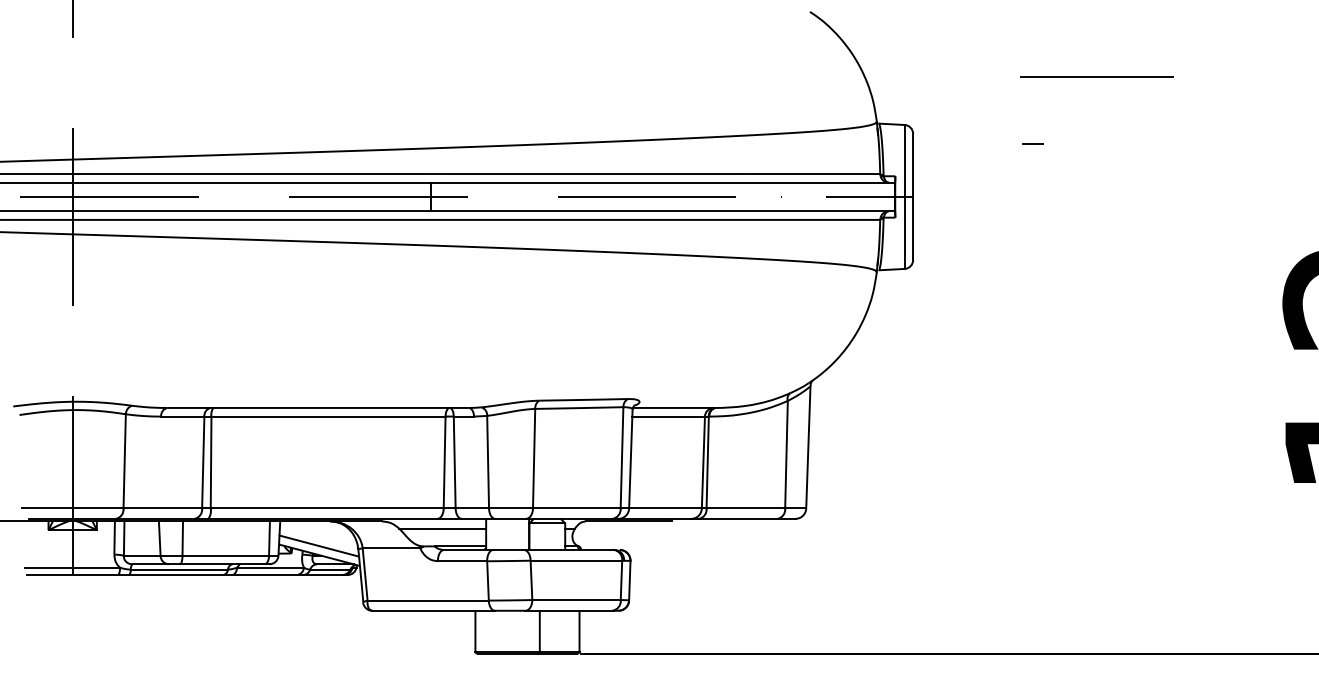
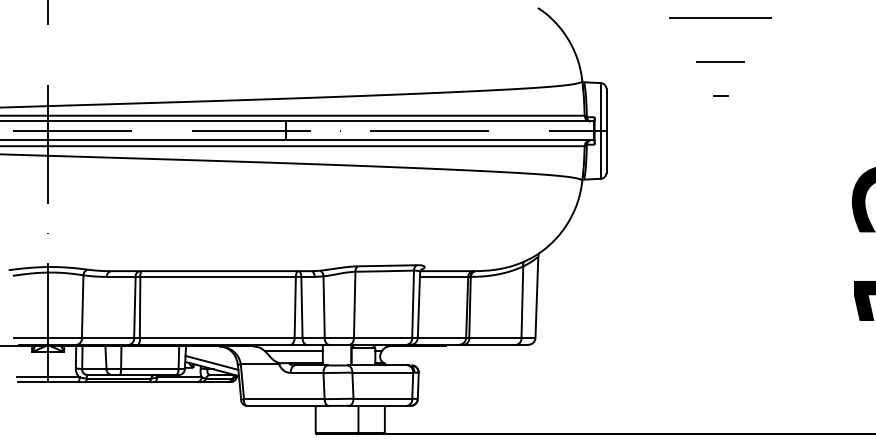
line: (1096, 75) -> (720, 17), moved
line: (1084, 93) -> (720, 62), added
line: (1032, 143) -> (720, 95), moved

